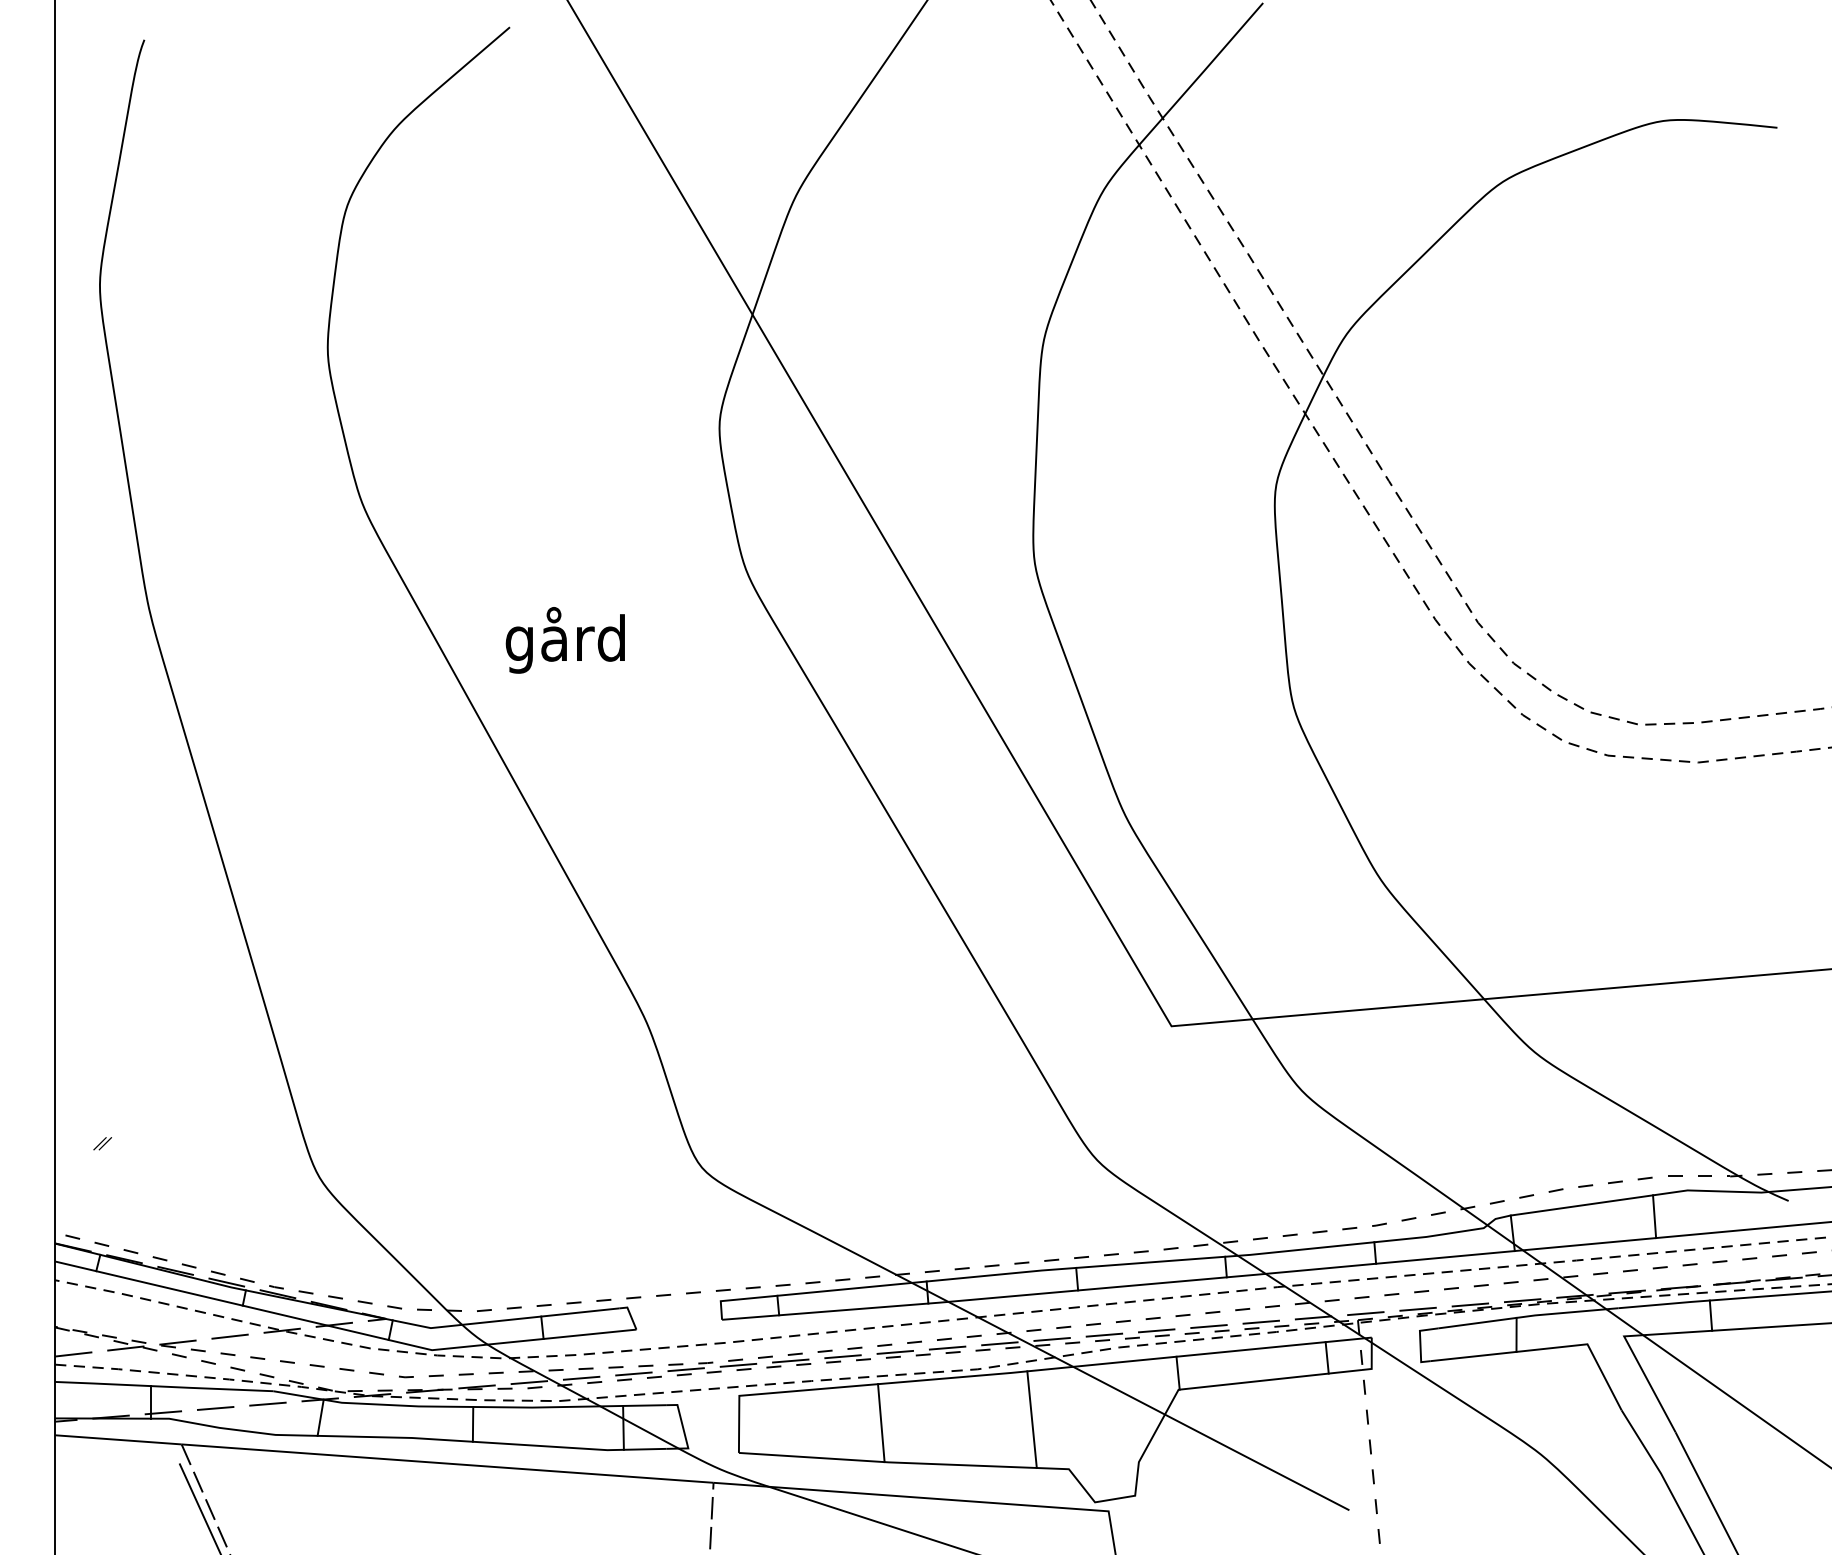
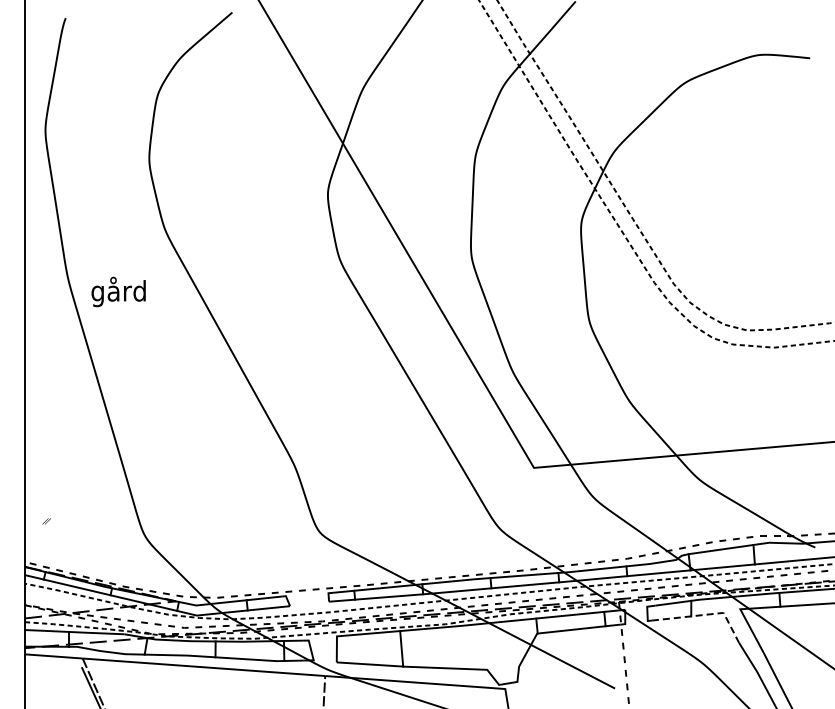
text: (565, 639) -> (118, 291), moved
line: (1545, 1347) -> (704, 614), solid -> dashed
line: (1032, 1420) -> (470, 647), removed

